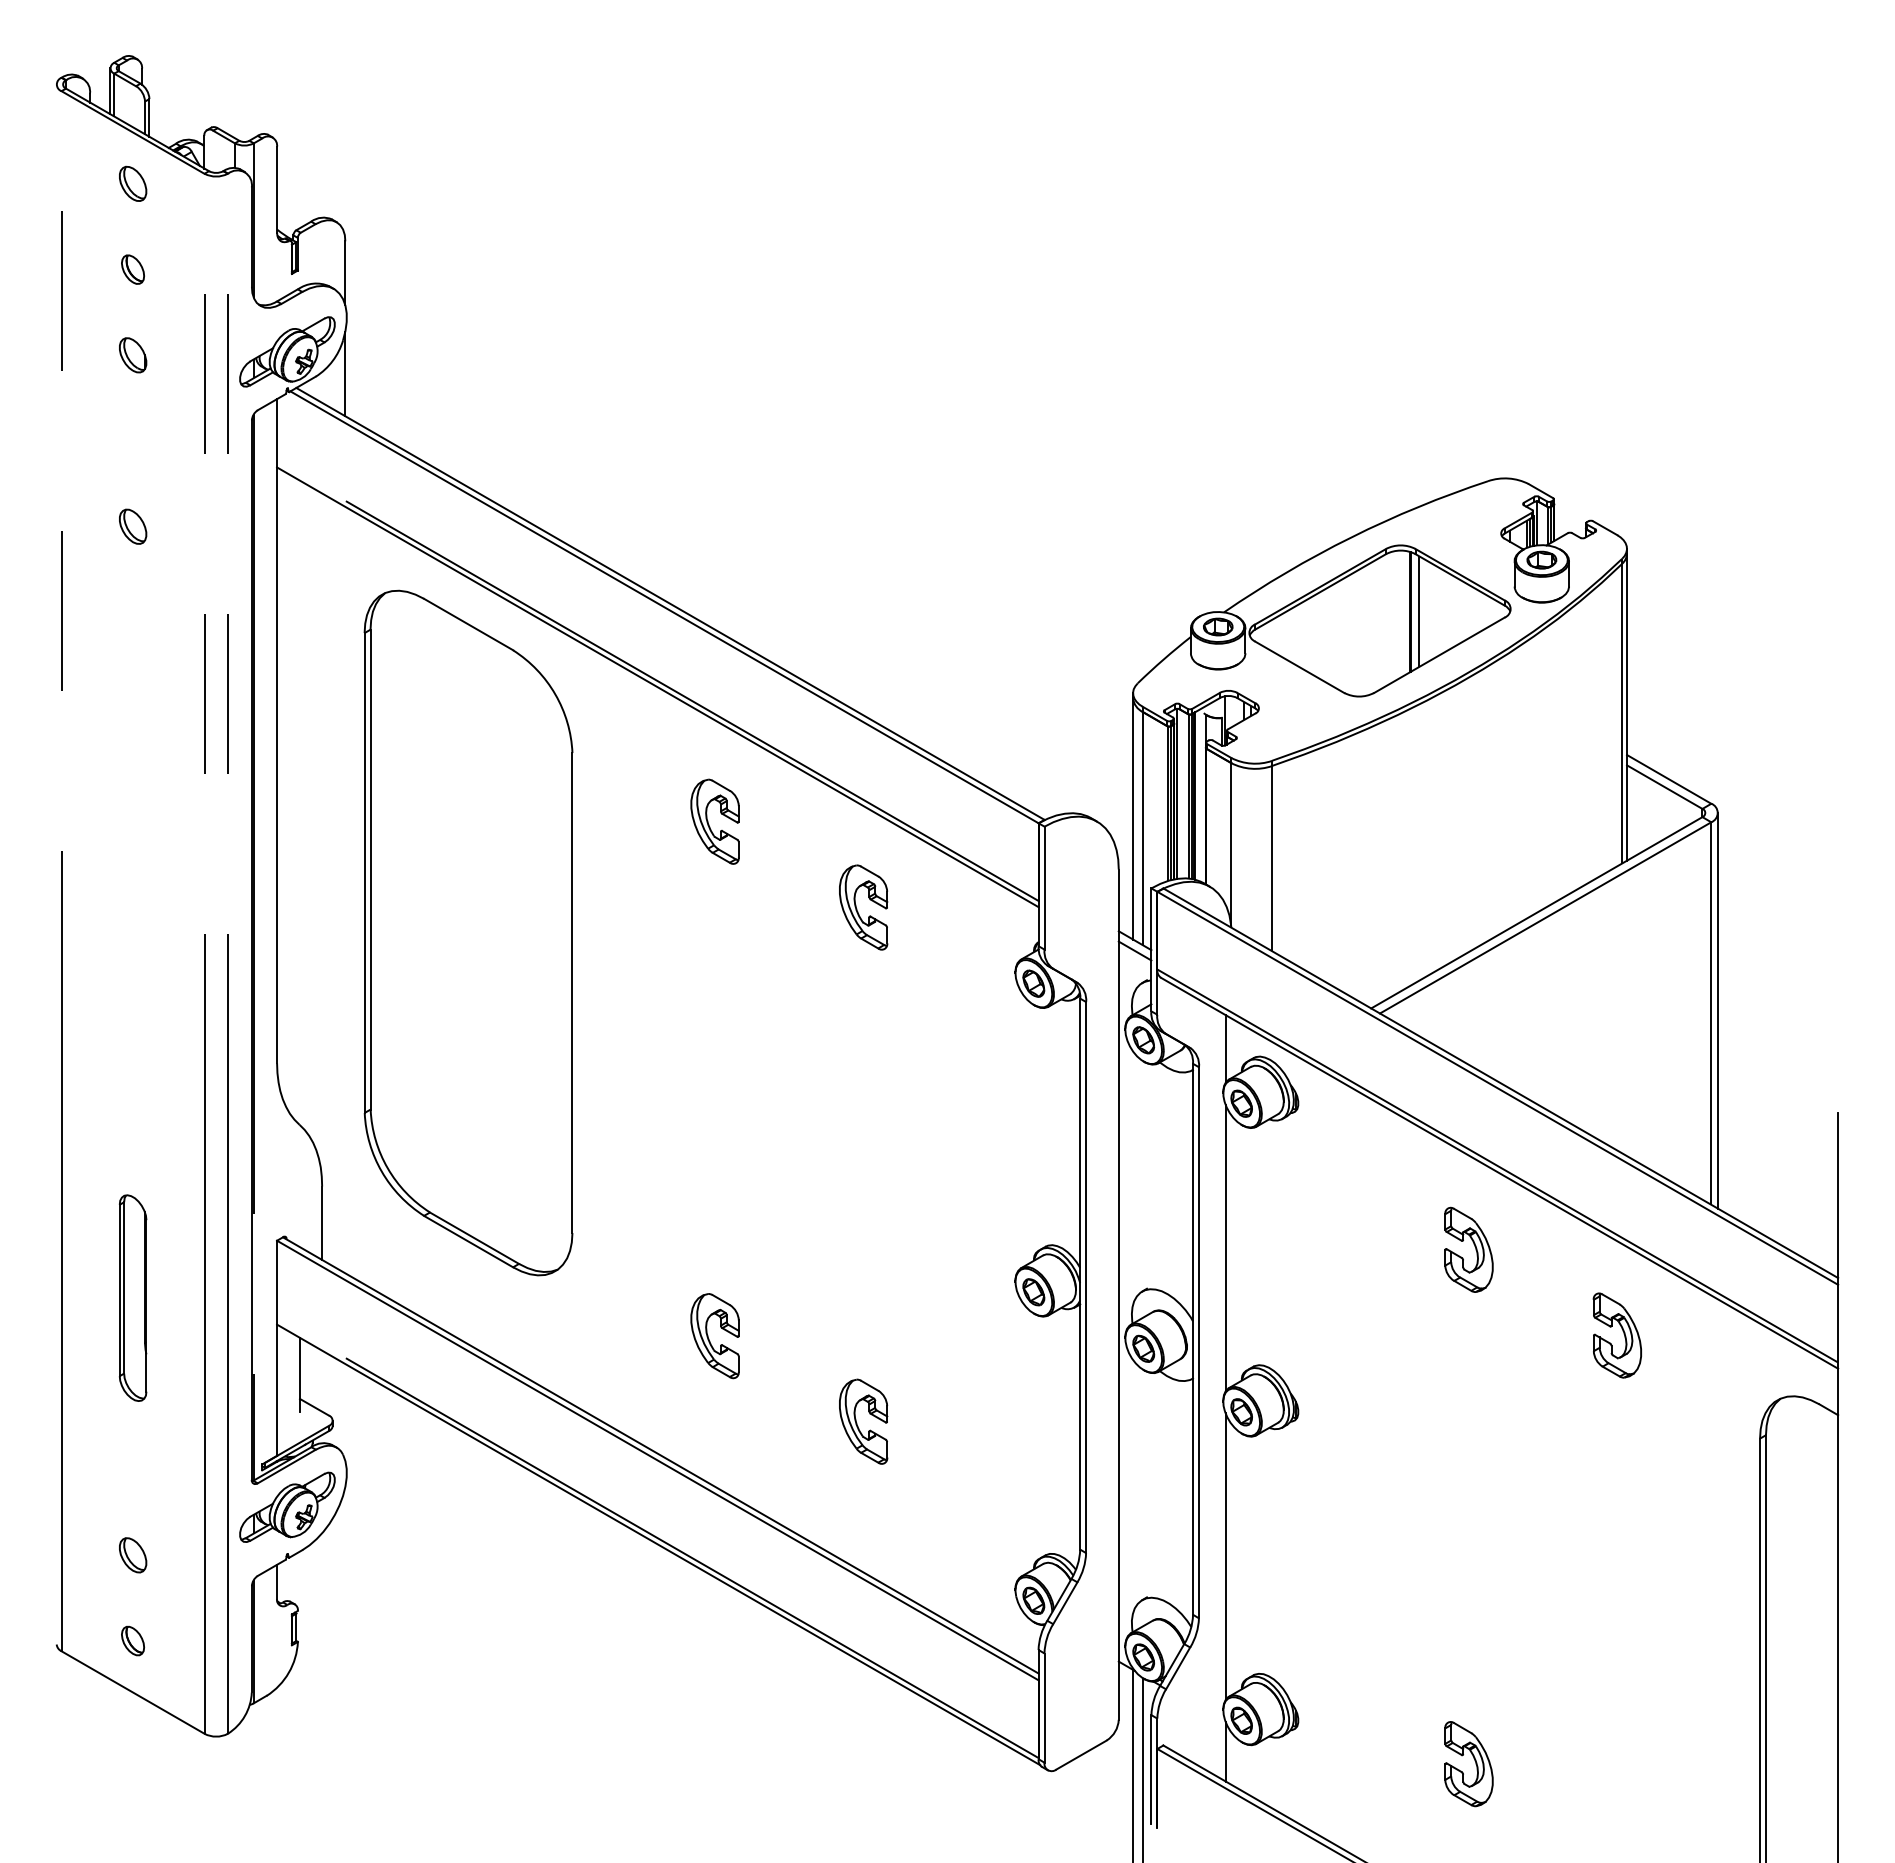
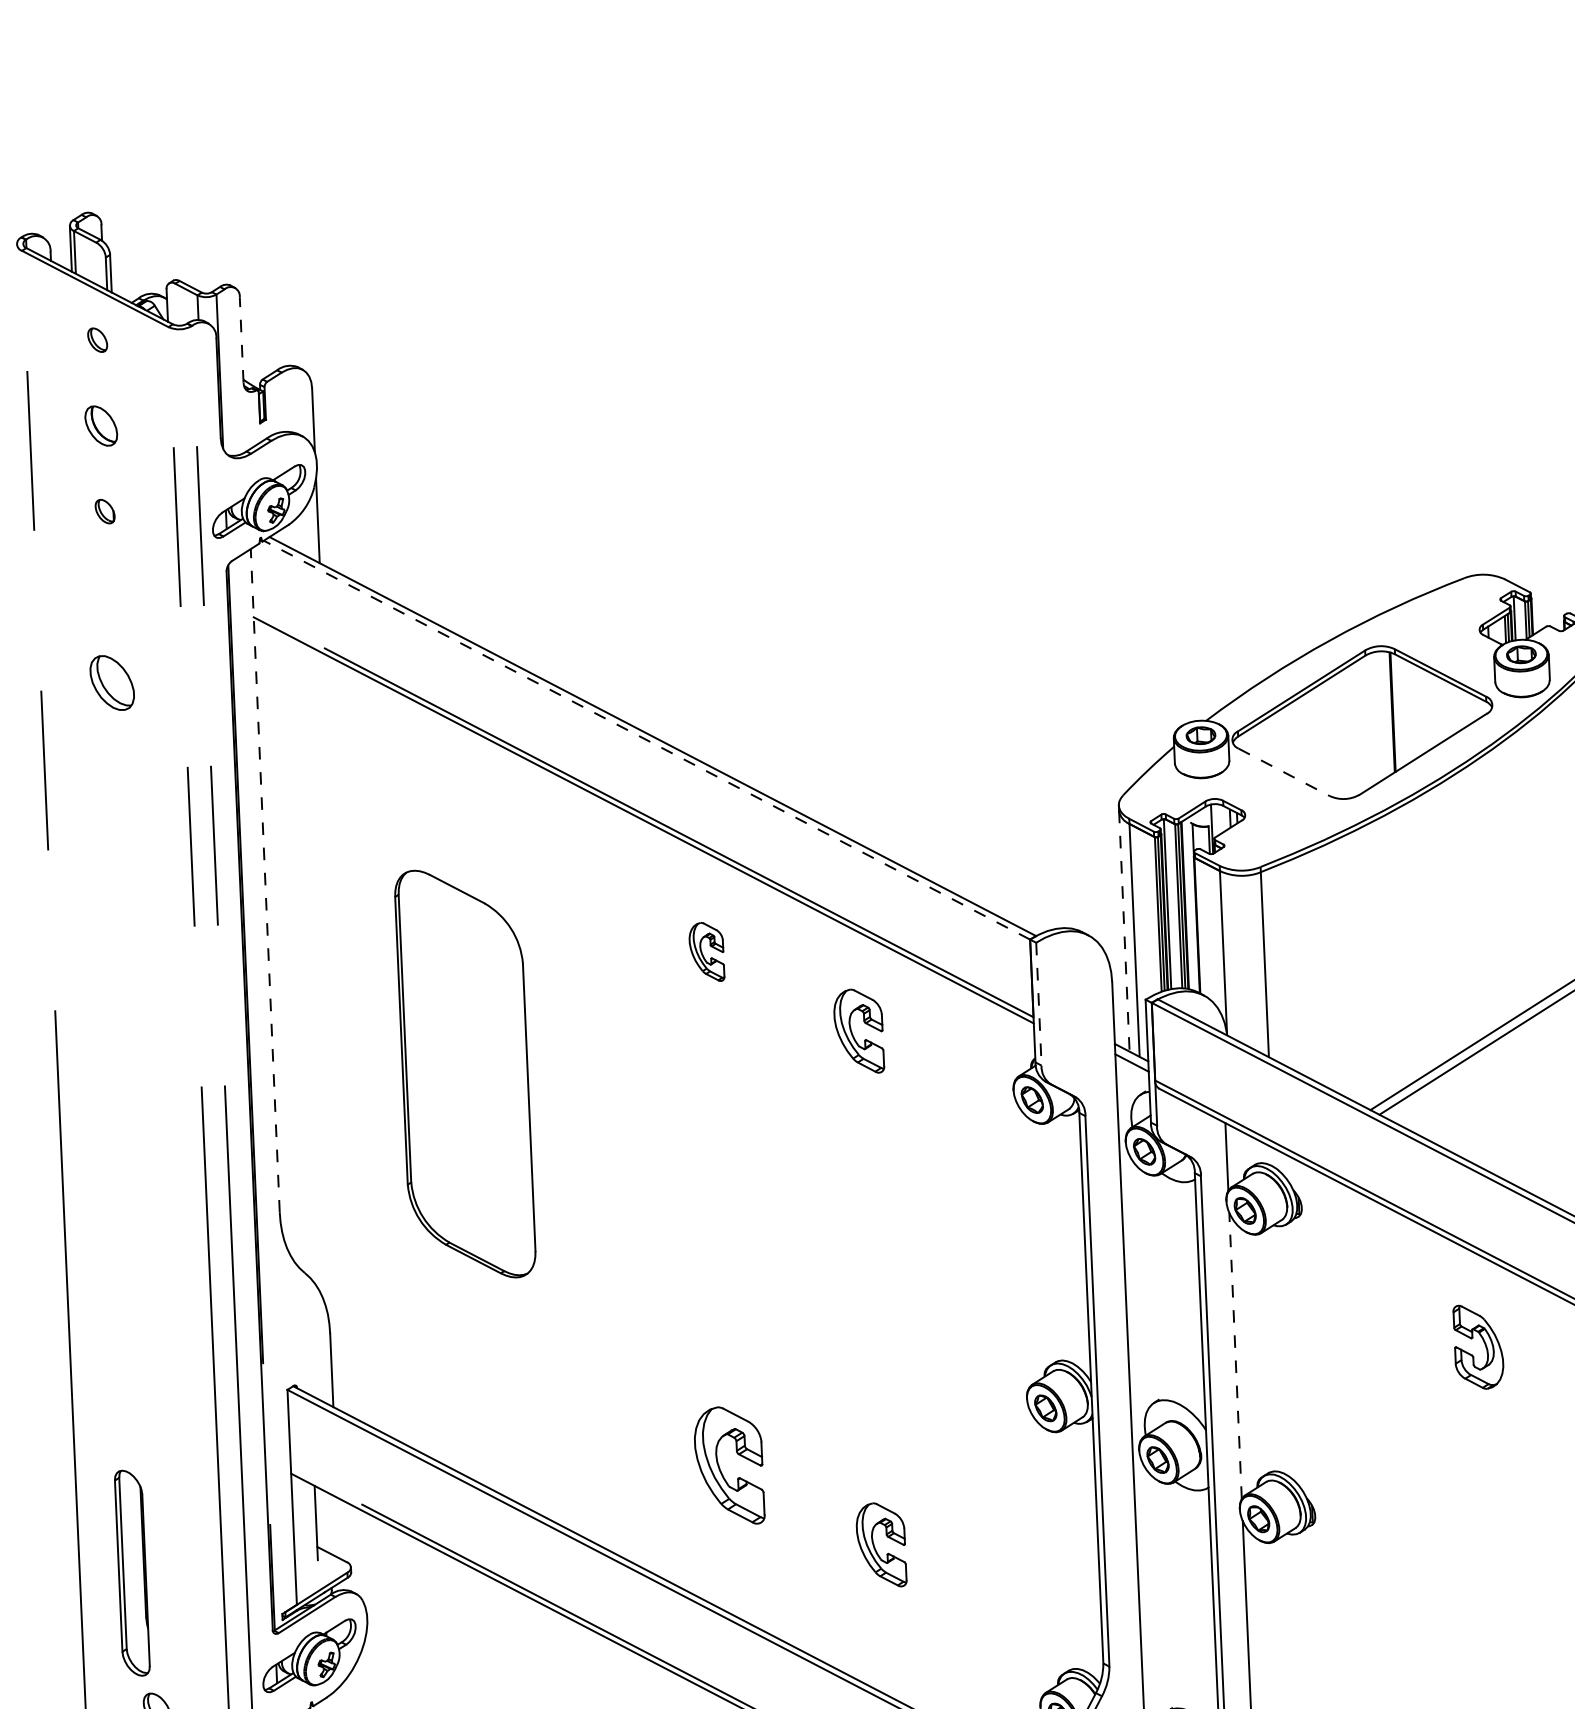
part: (133, 183) -> (97, 339), size x0.7
line: (277, 189) -> (242, 339), solid -> dashed
part: (132, 269) -> (100, 425), size x1.4
part: (133, 355) -> (105, 511), size x0.7
part: (133, 526) -> (112, 682), size x1.6
line: (664, 607) -> (646, 740), solid -> dashed
line: (1418, 611) -> (1400, 711), removed
line: (1300, 667) -> (1284, 772), solid -> dashed
line: (277, 730) -> (265, 880), solid -> dashed
line: (1133, 818) -> (1124, 930), solid -> dashed
part: (714, 821) -> (706, 951), size x0.7
line: (1044, 888) -> (1038, 1004), solid -> dashed
part: (468, 932) -> (465, 1073), size x0.6
line: (1225, 1247) -> (1235, 1355), solid -> dashed
part: (132, 1297) -> (131, 1572), moved
part: (714, 1336) -> (728, 1466), size x1.4

